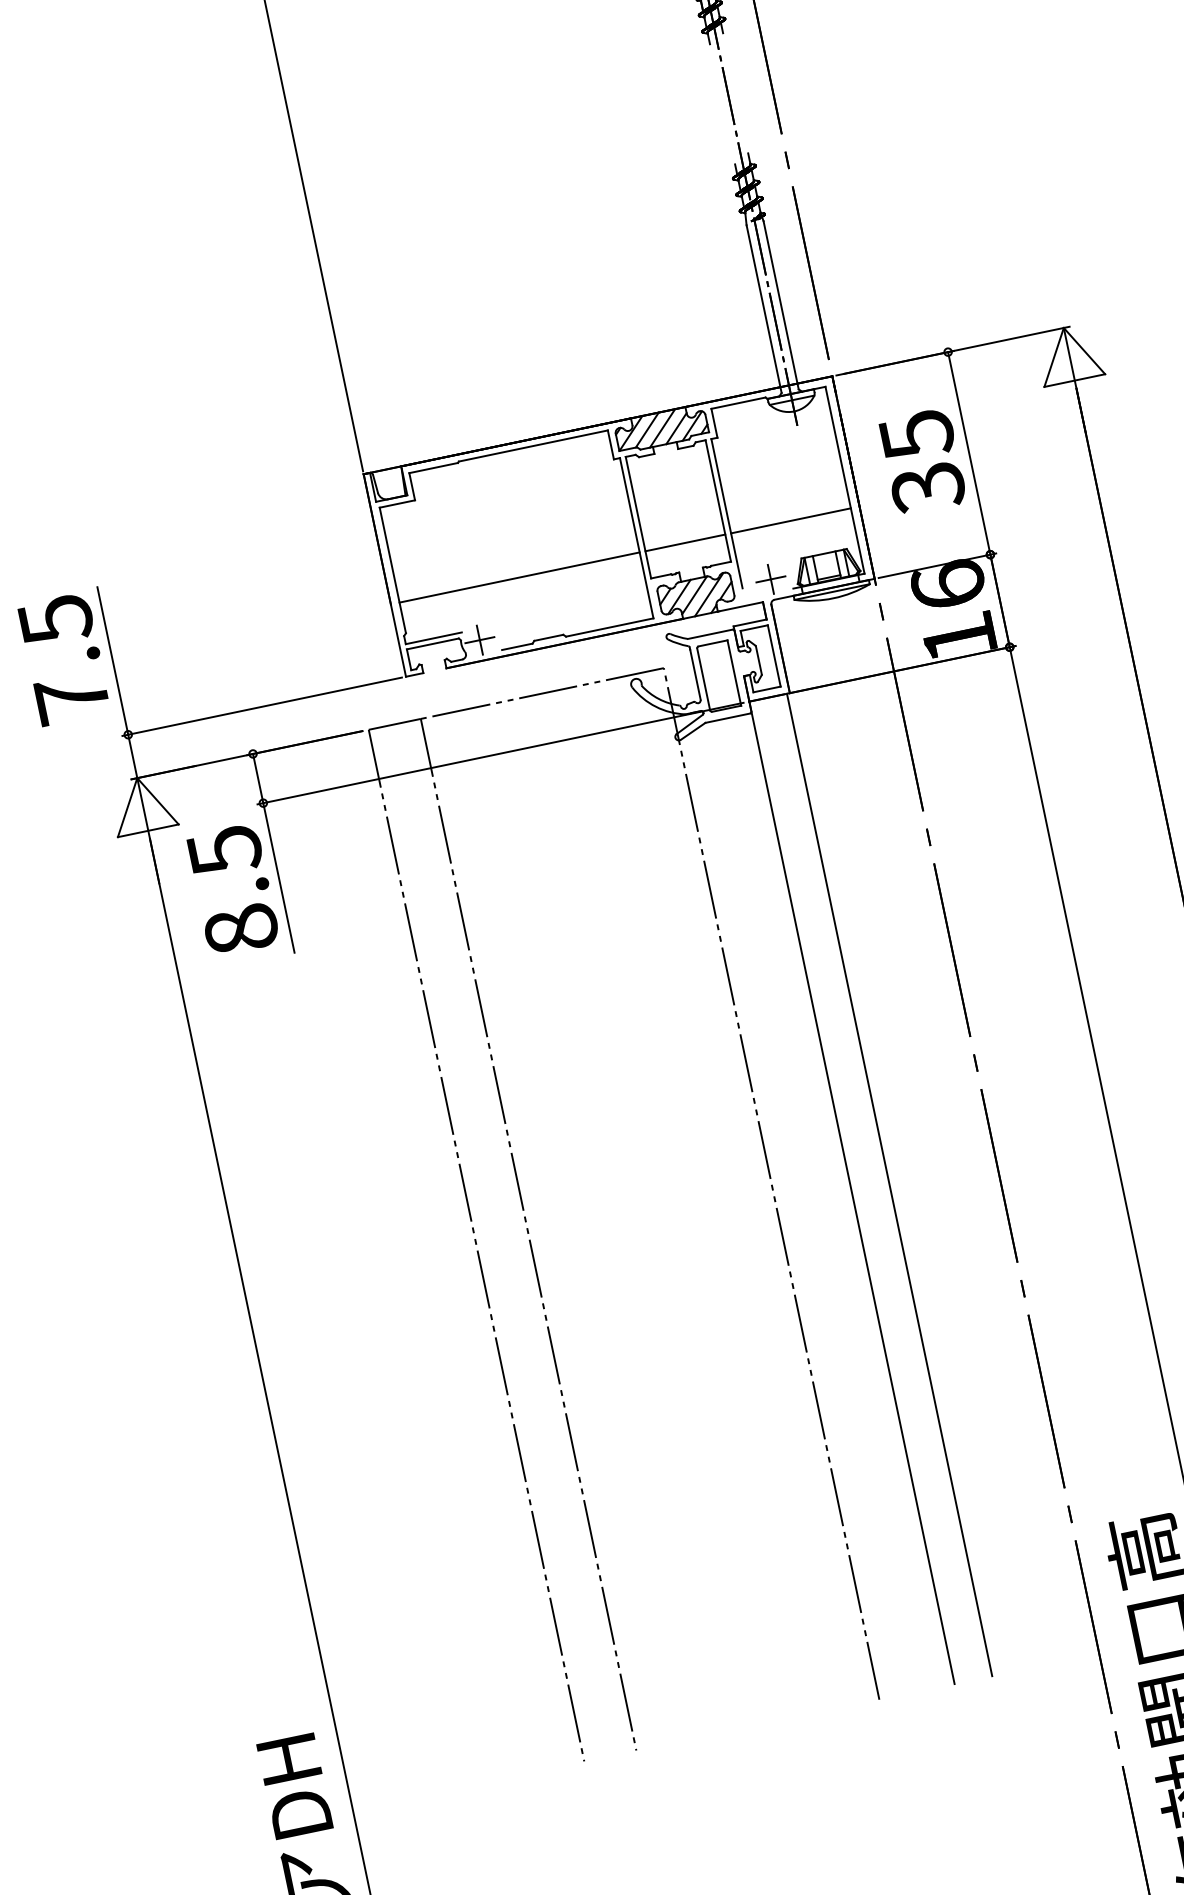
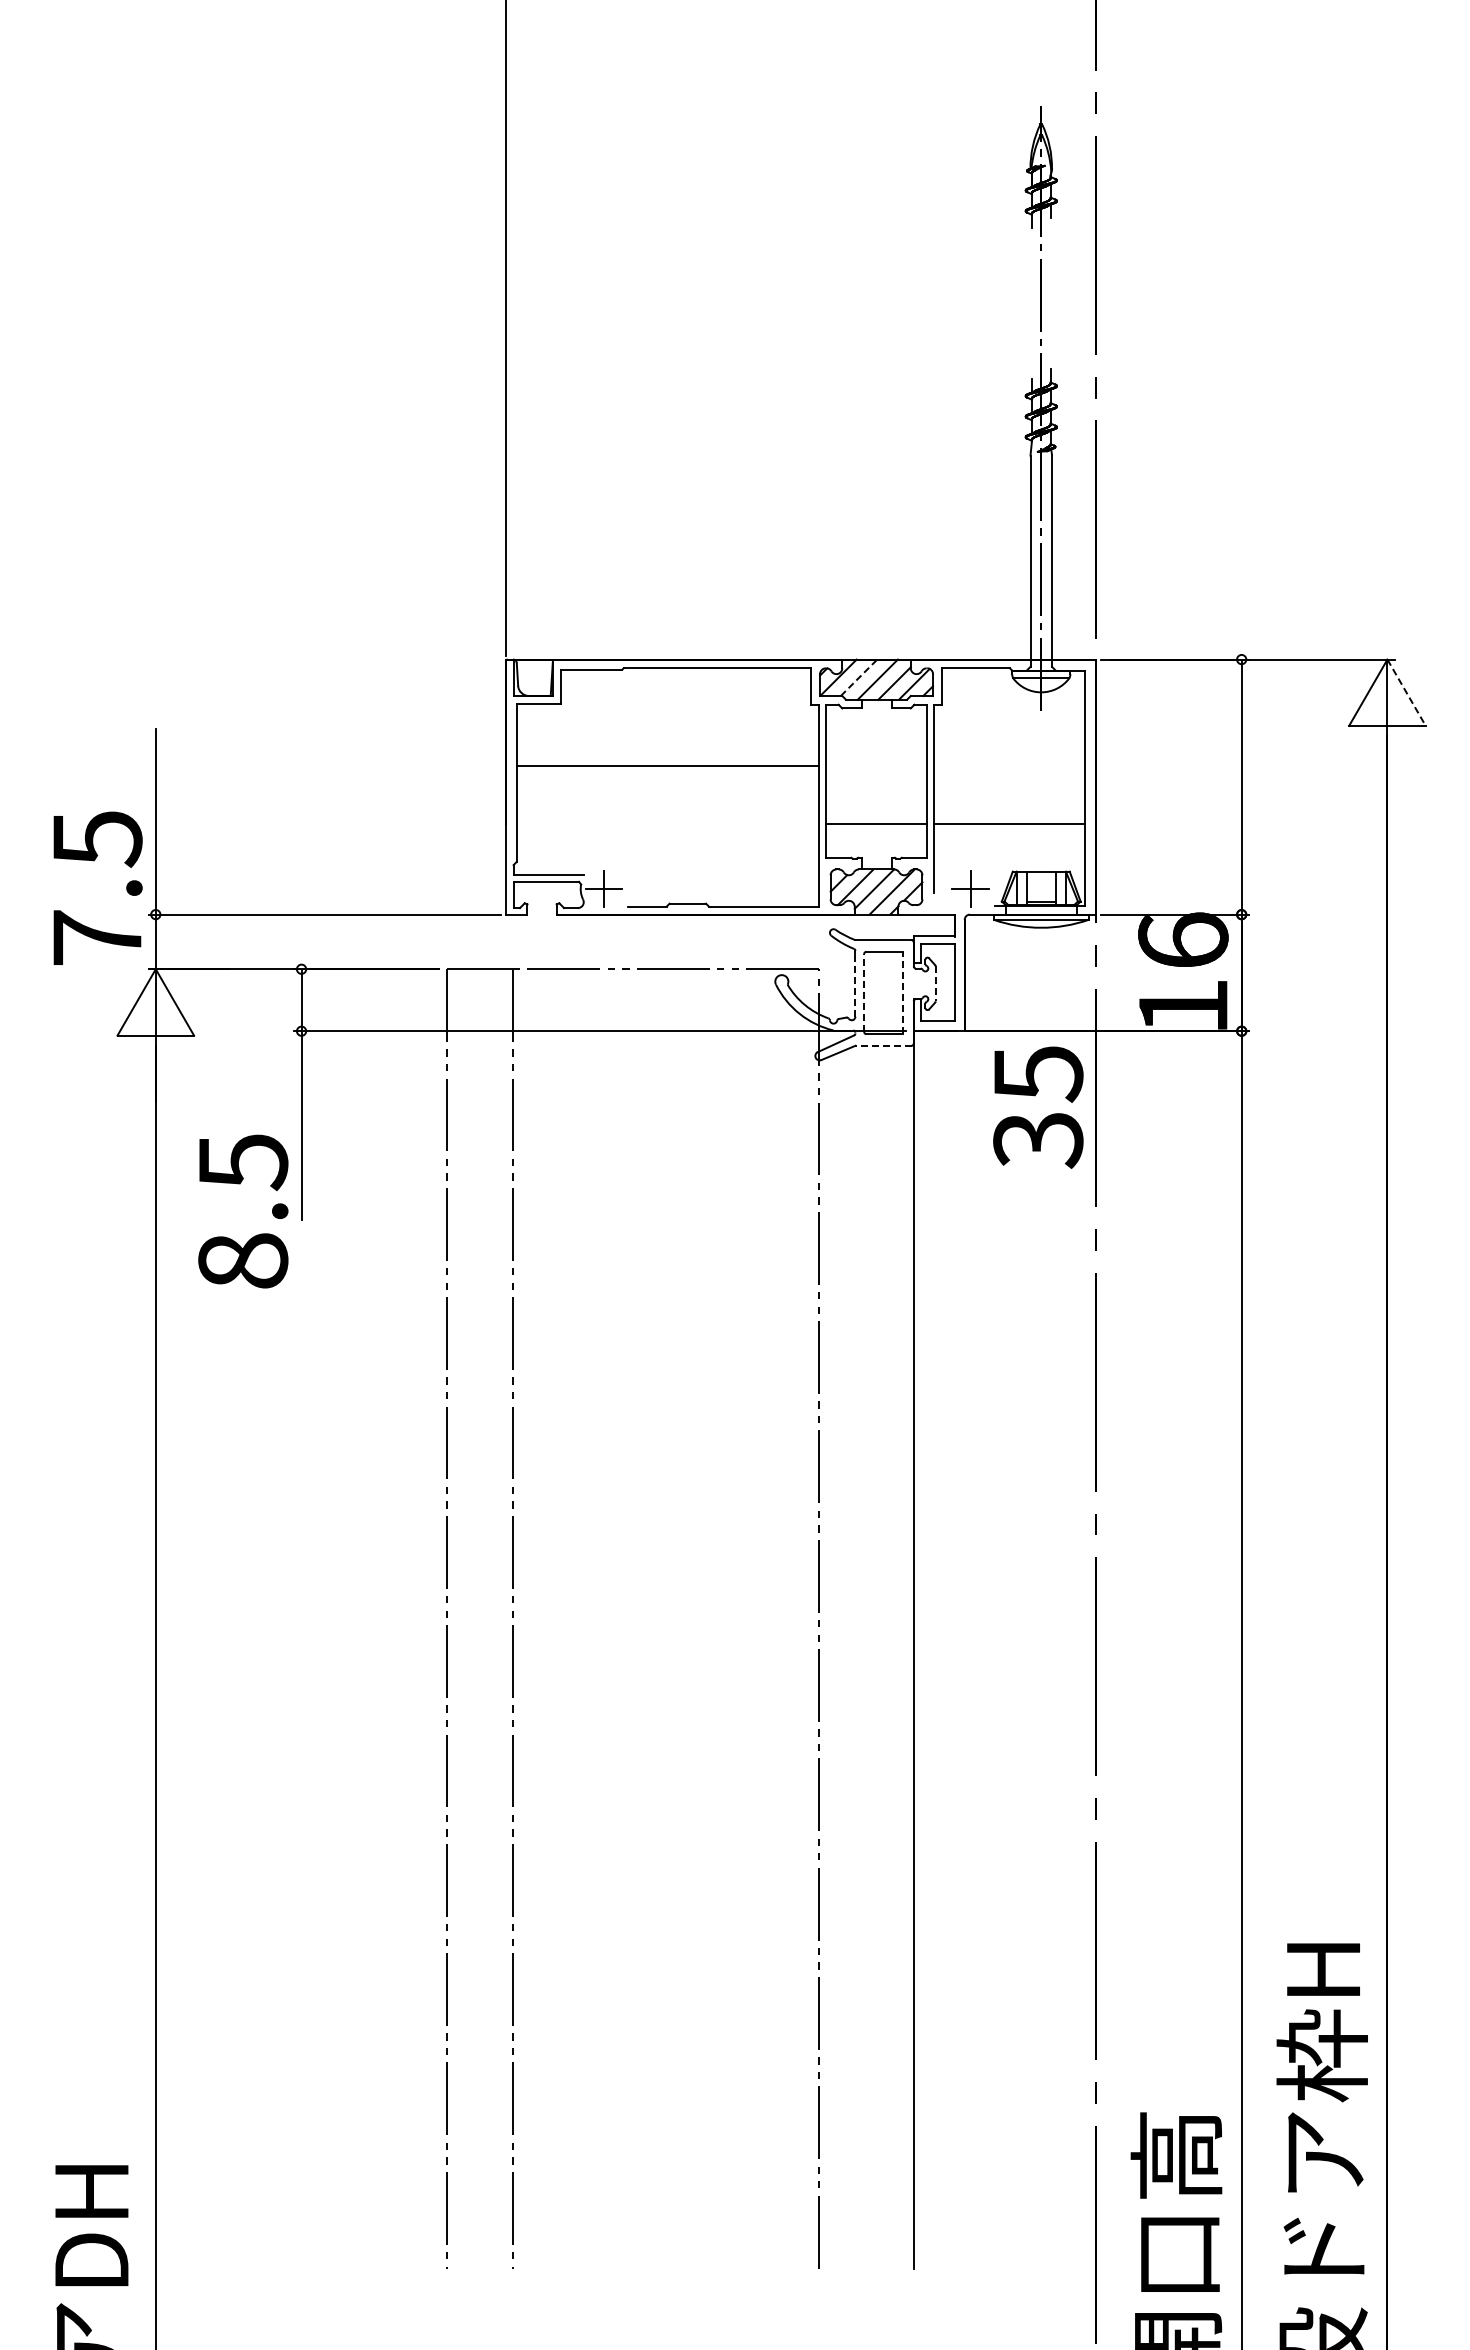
line: (1084, 351) -> (1406, 693), solid -> dashed
line: (647, 429) -> (859, 677), solid -> dashed
text: (922, 461) -> (1038, 1107), moved
line: (519, 577) -> (667, 765), moved
text: (64, 658) -> (97, 887), moved
line: (758, 660) -> (935, 984), solid -> dashed
line: (734, 672) -> (902, 992), solid -> dashed
line: (695, 674) -> (855, 985), solid -> dashed
line: (703, 679) -> (864, 992), solid -> dashed
line: (727, 717) -> (883, 1045), solid -> dashed
text: (233, 890) -> (243, 1211), moved
line: (889, 1184) -> (961, 1649), removed

